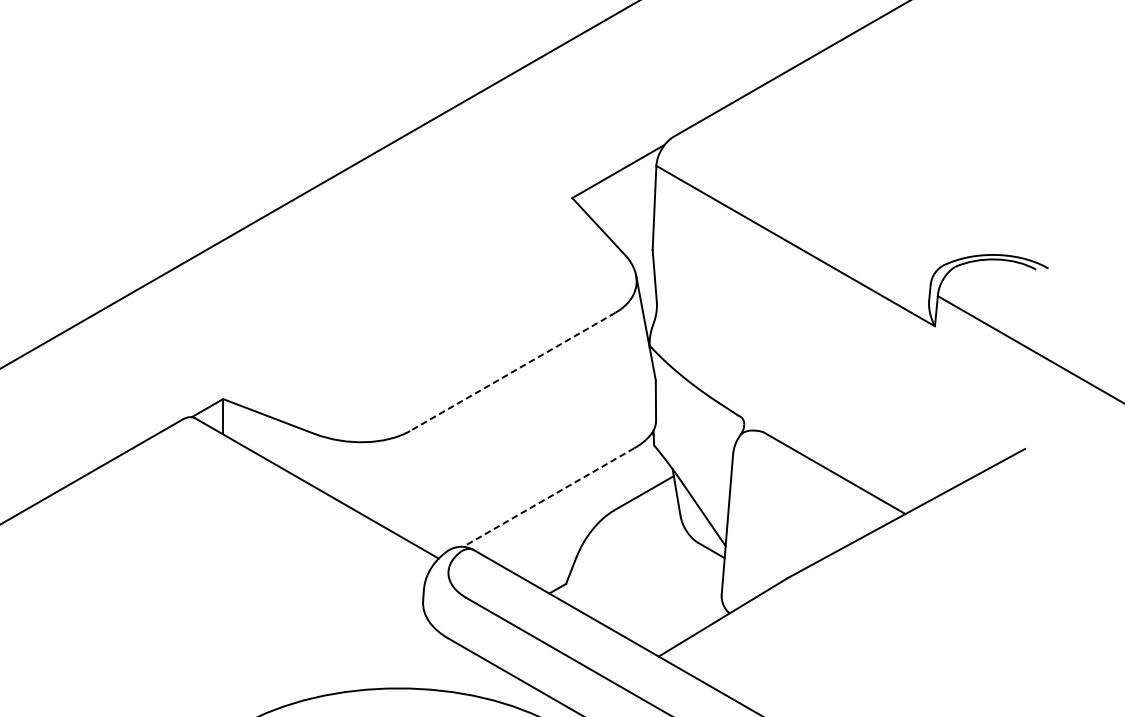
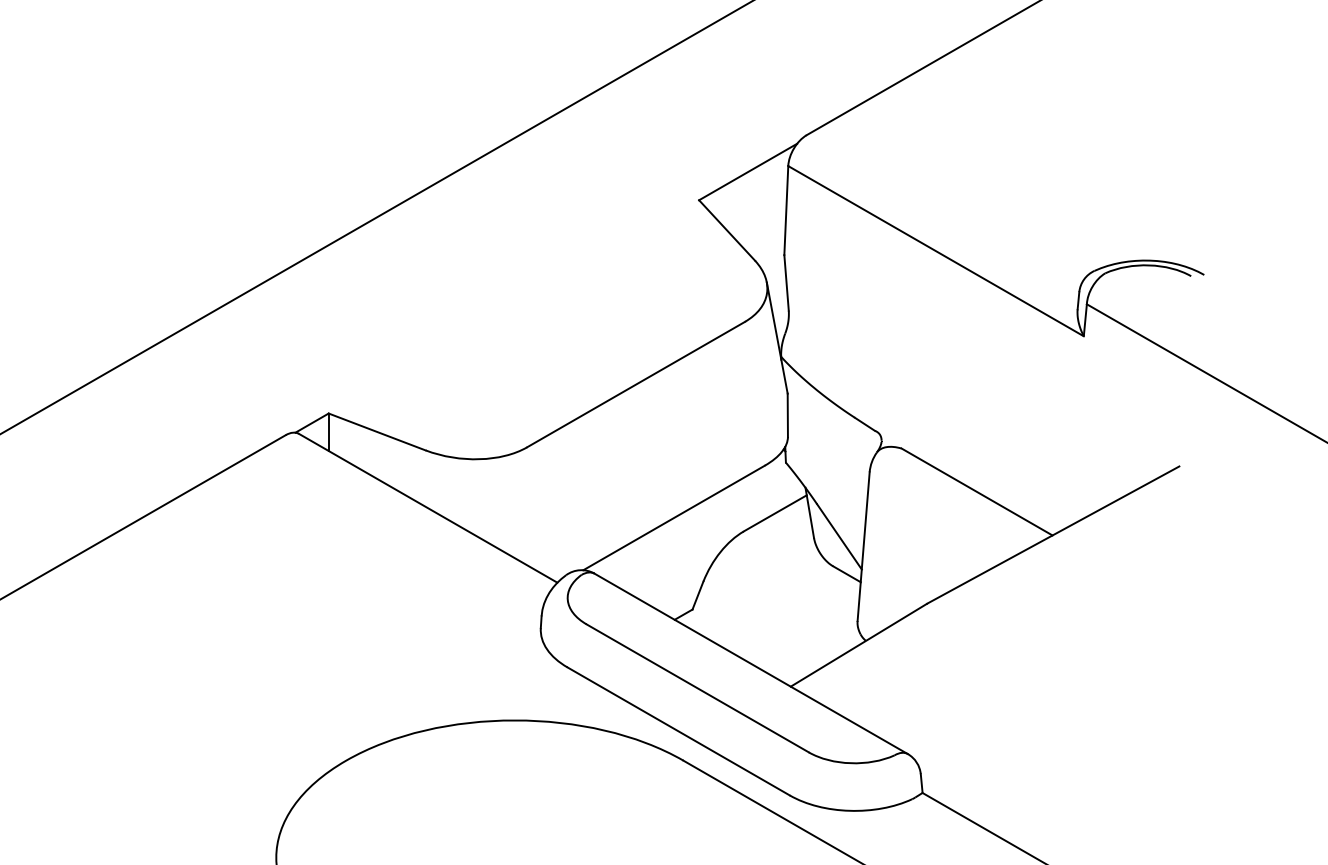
line: (513, 371) -> (636, 384), dashed -> solid
line: (549, 497) -> (674, 517), dashed -> solid

